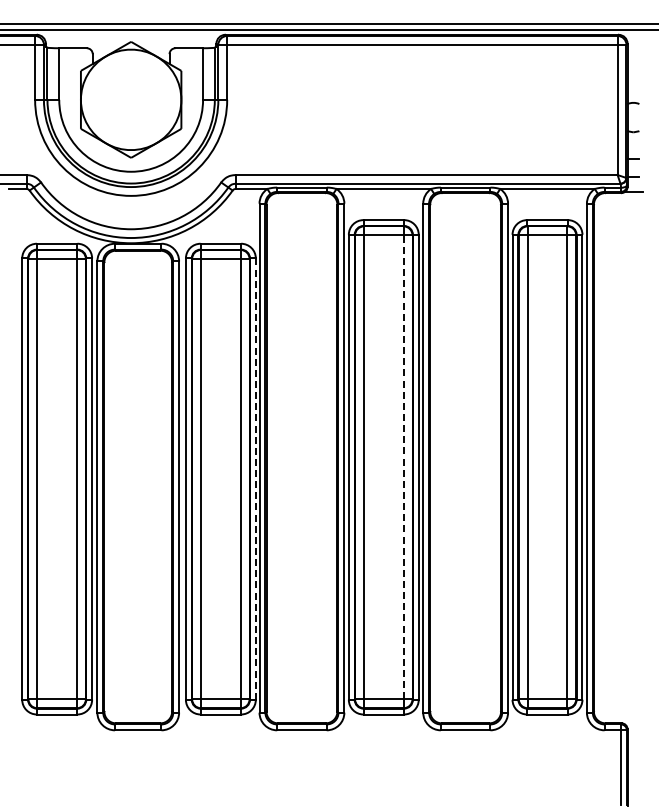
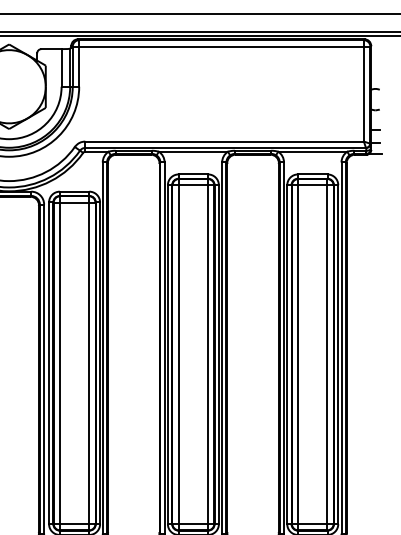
line: (403, 466) -> (207, 354), dashed -> solid
line: (255, 479) -> (99, 363), dashed -> solid

